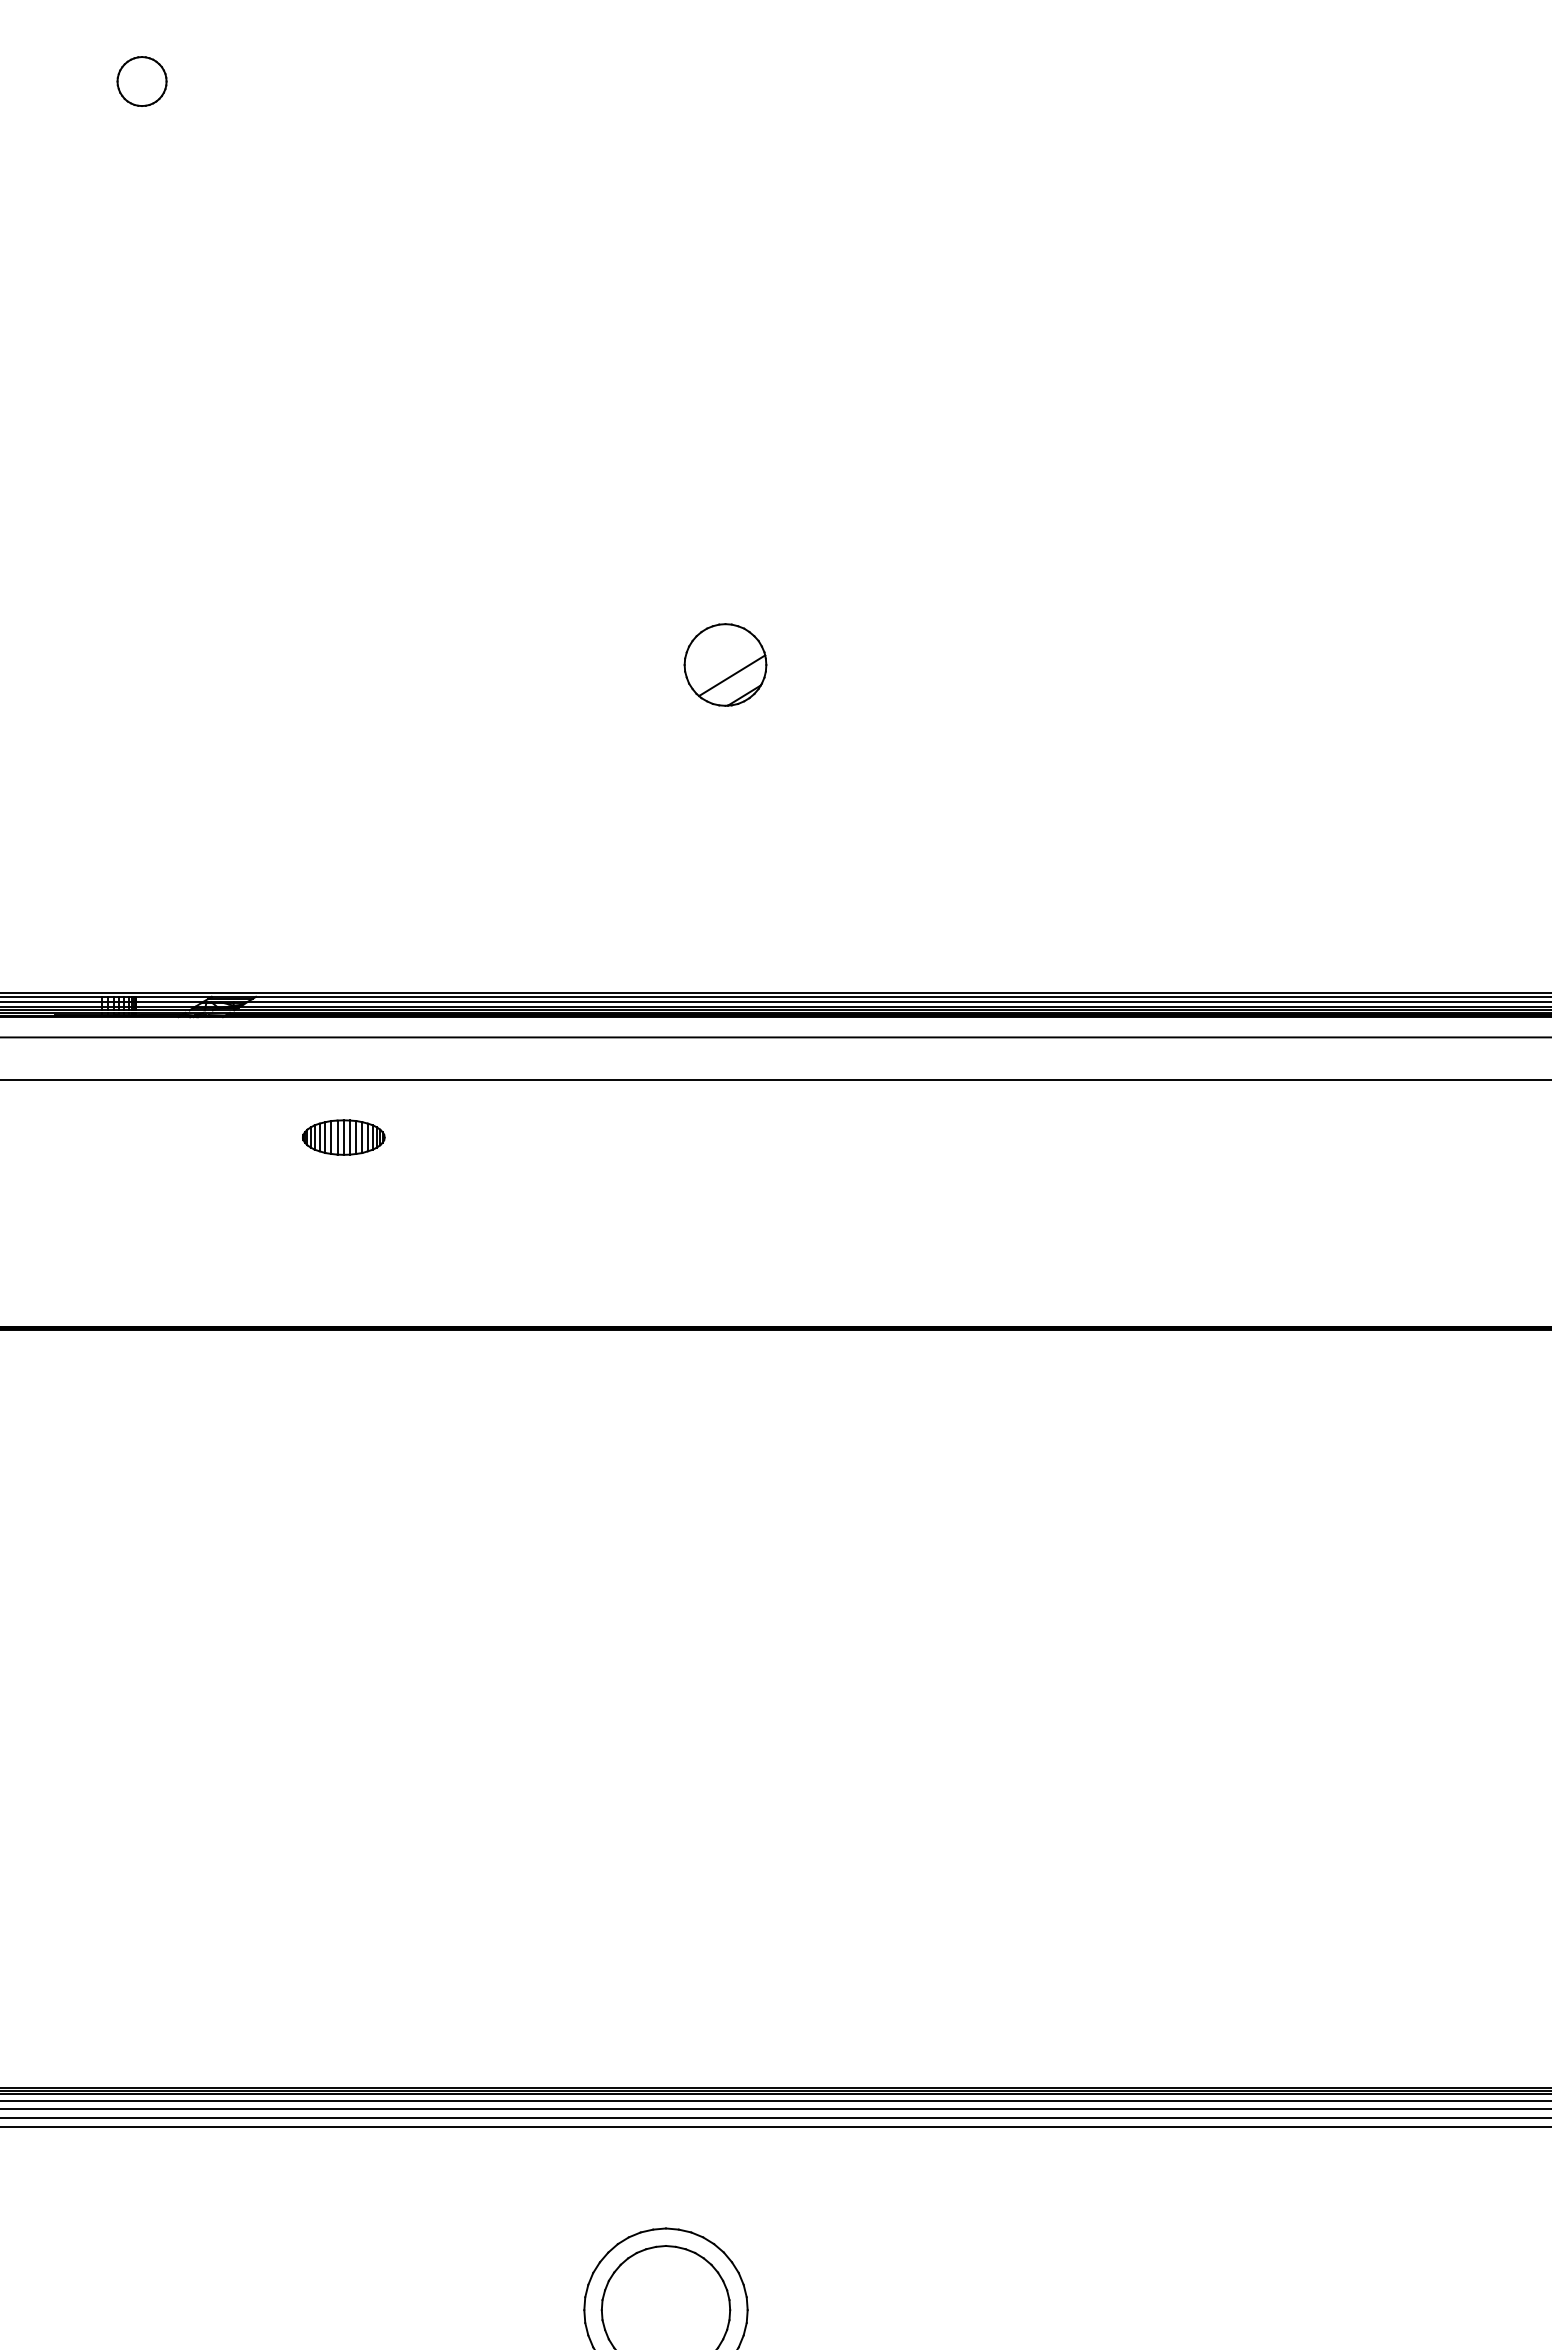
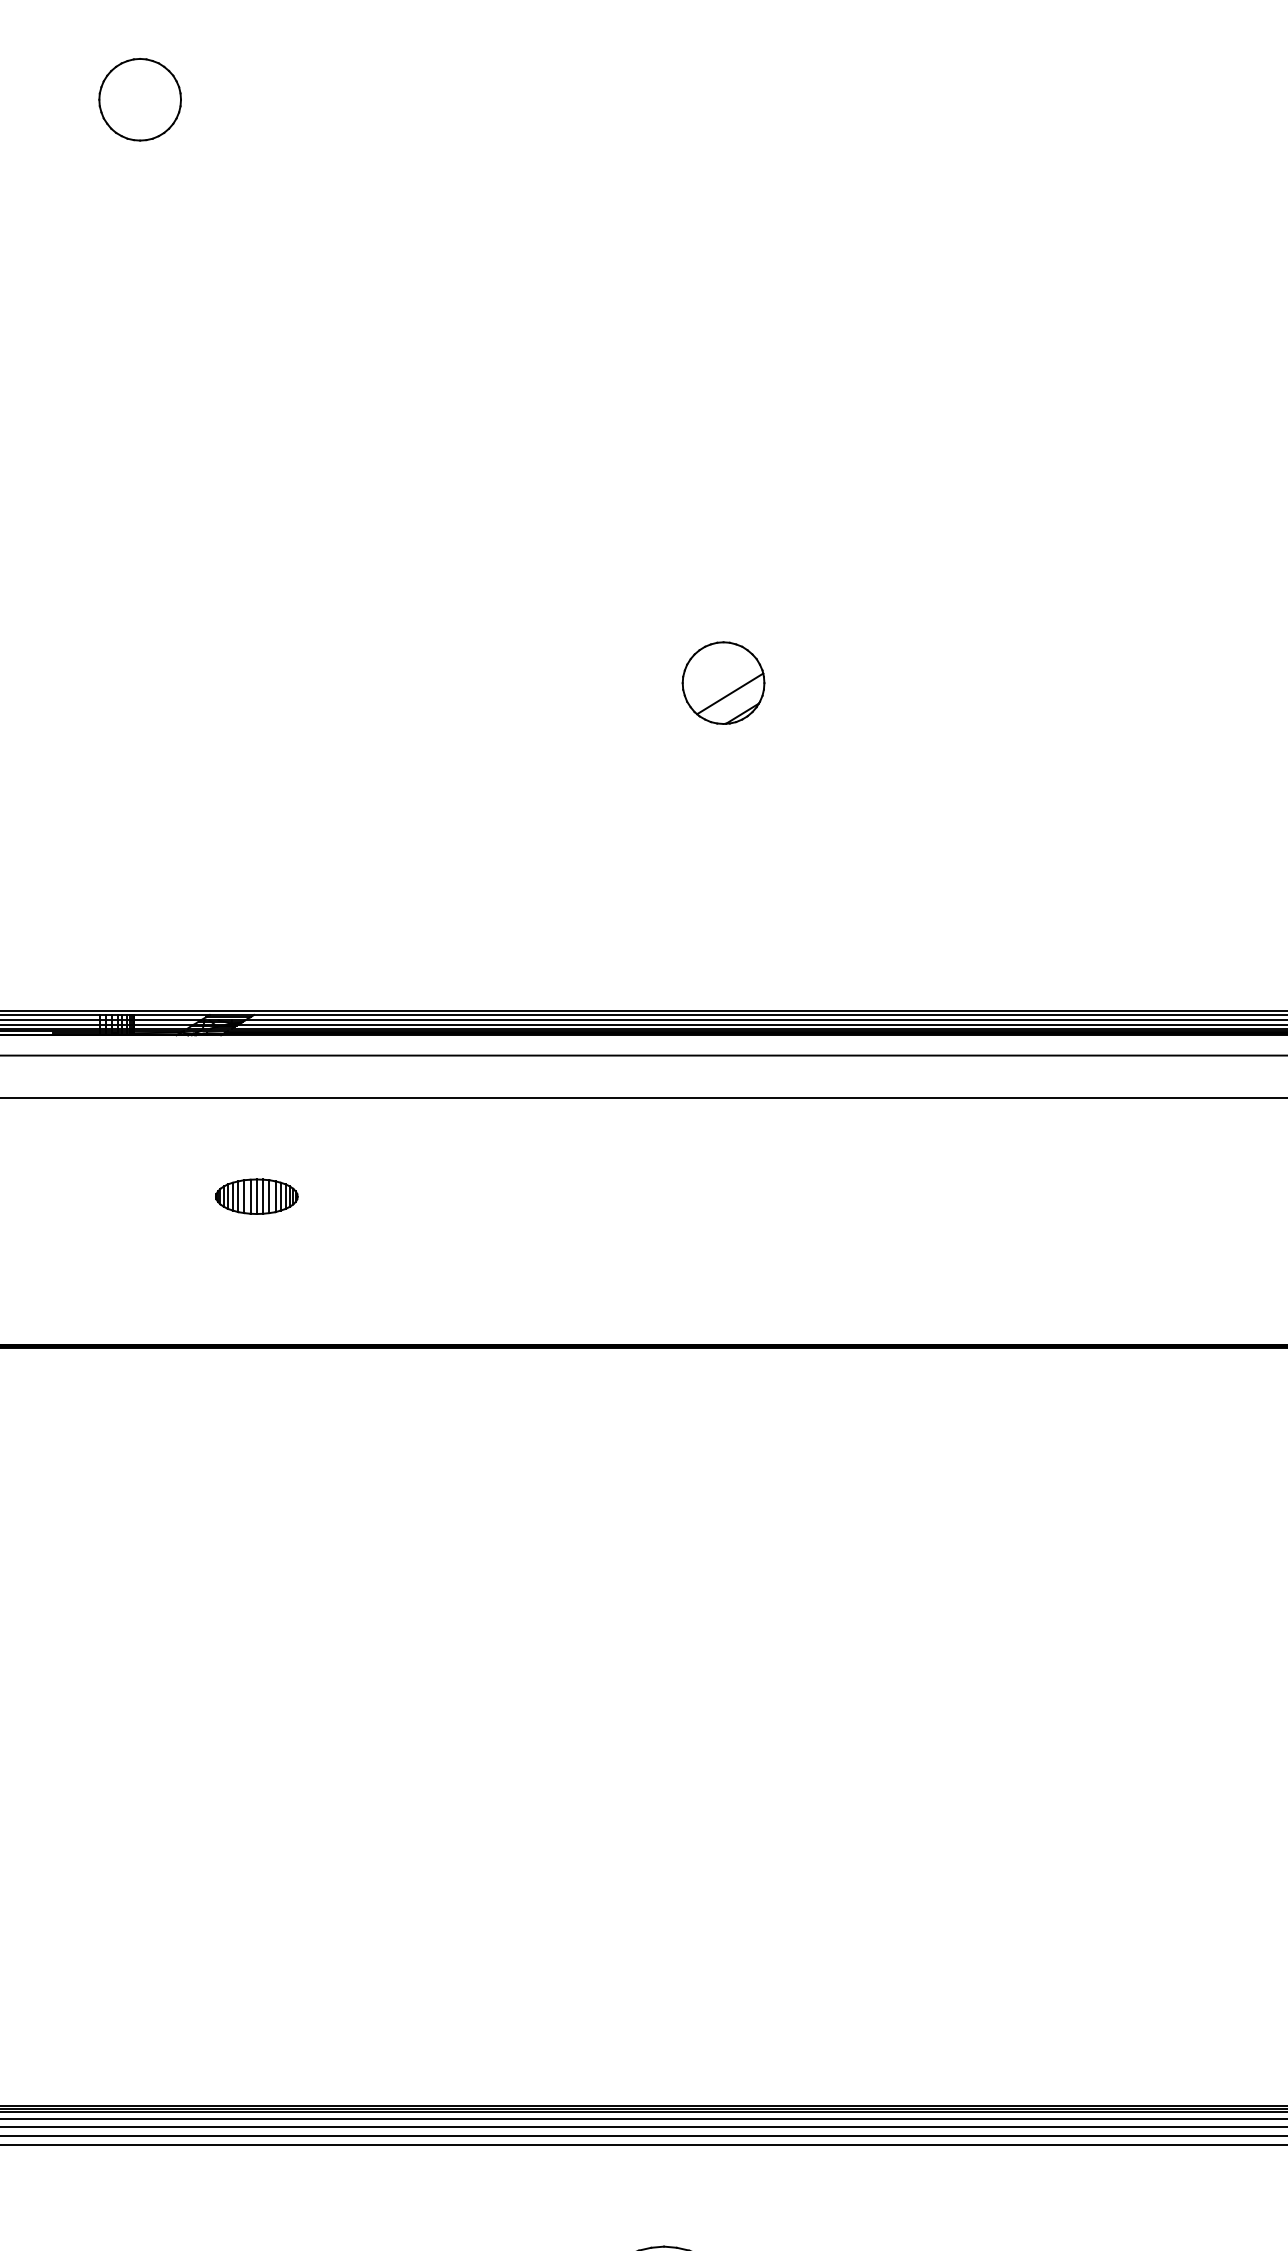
part: (141, 81) -> (139, 99), size x1.67
part: (343, 1137) -> (256, 1196), moved

